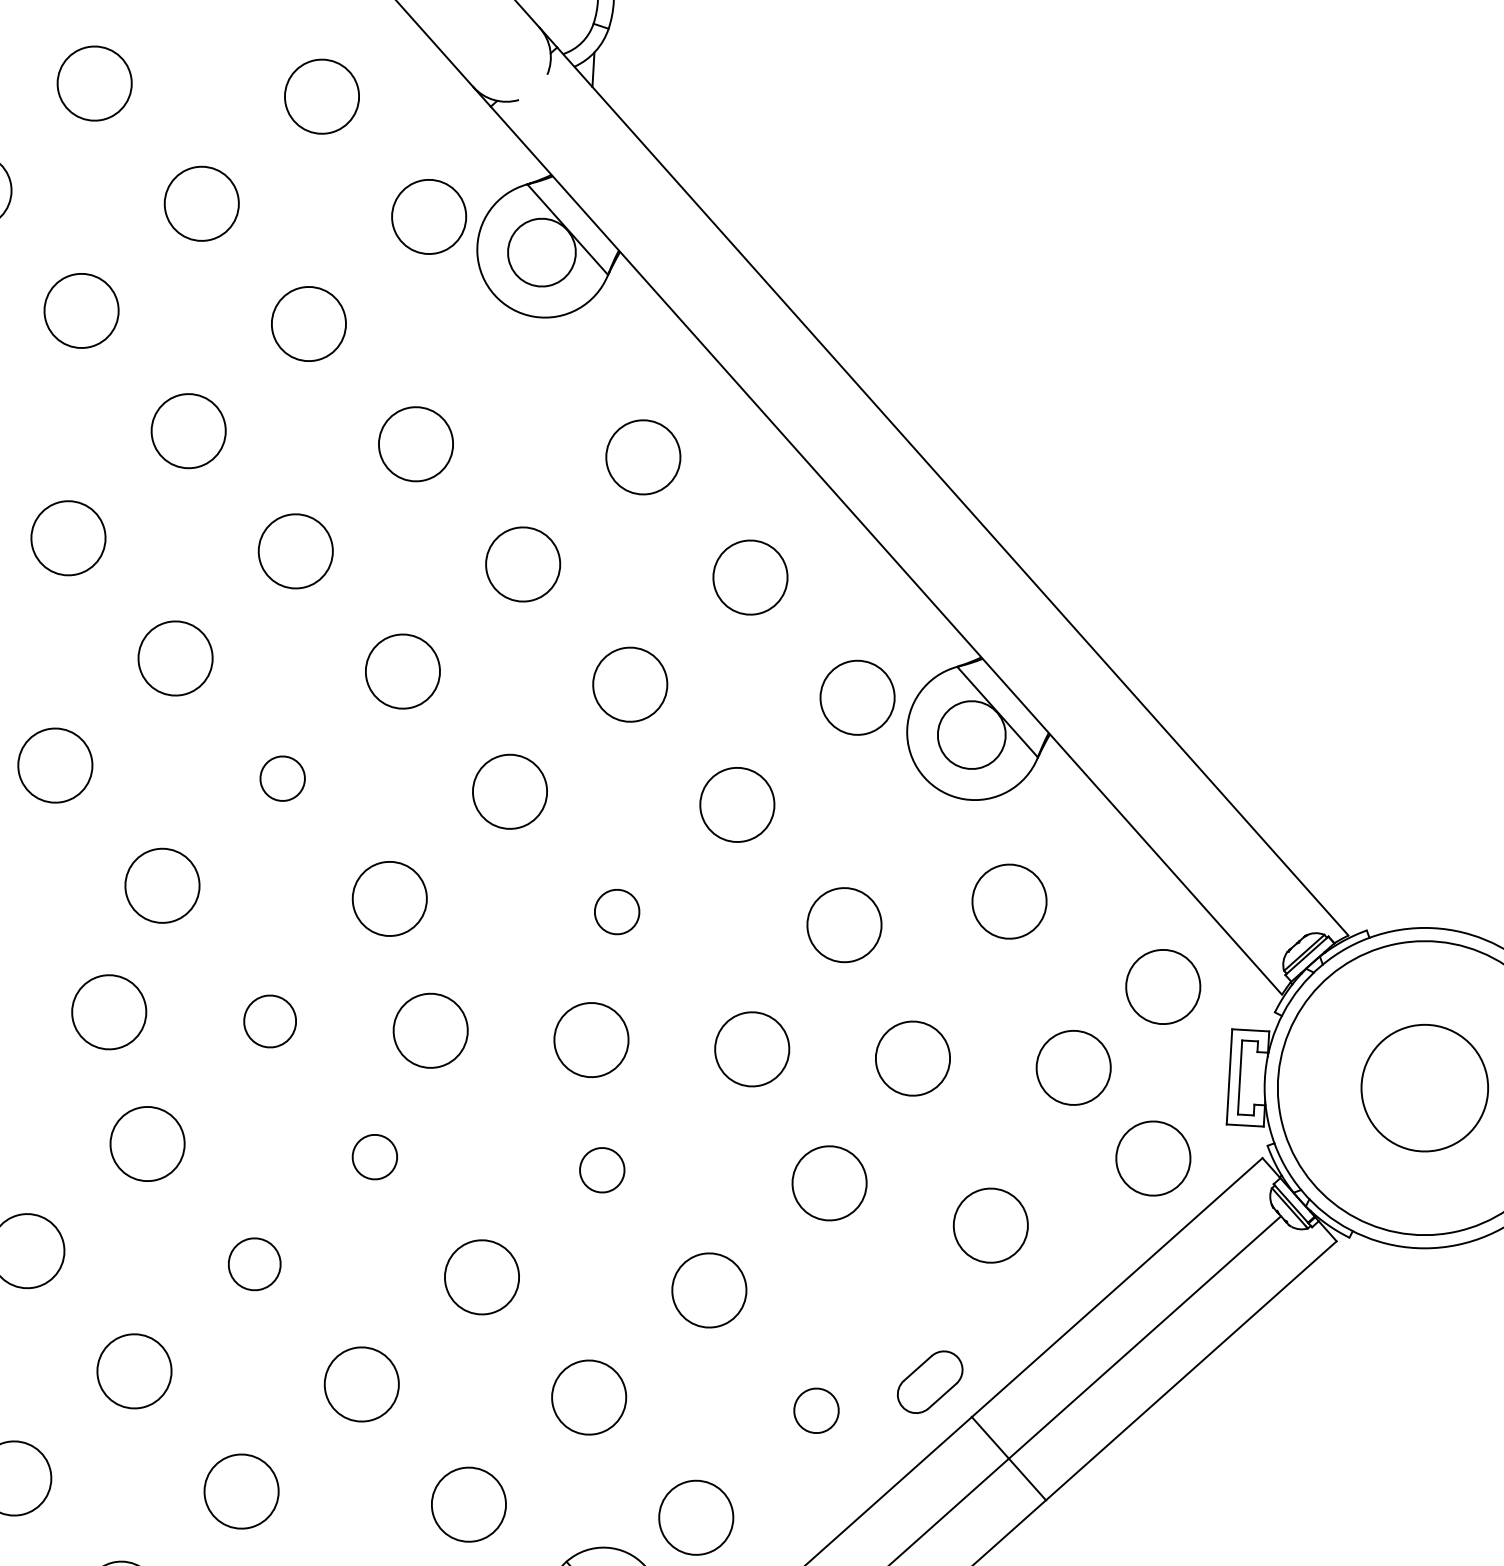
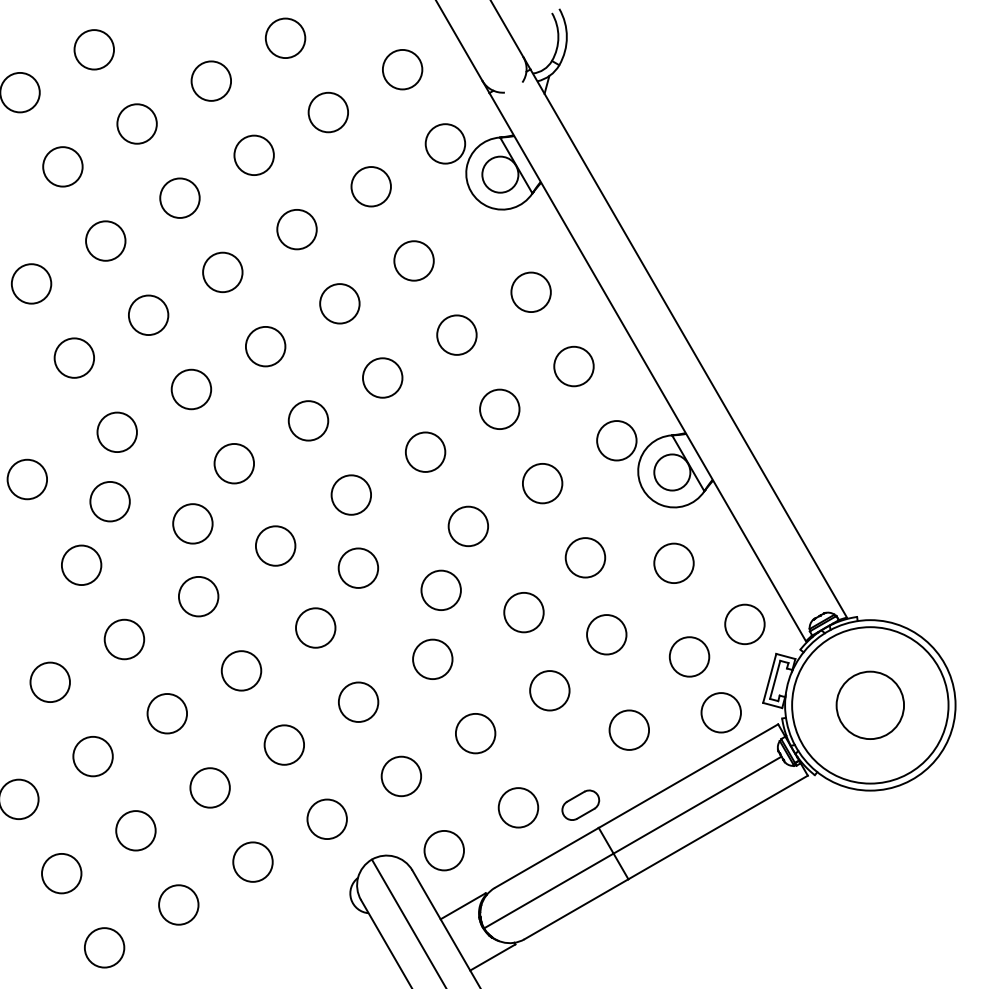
circle: (282, 778) -> (308, 420), size x1.67
circle: (617, 912) -> (468, 526), size x1.67
circle: (269, 1020) -> (275, 545), size x1.43
circle: (374, 1156) -> (315, 627), size x1.67
circle: (601, 1170) -> (432, 659), size x1.67
circle: (254, 1263) -> (241, 670), size x1.43
circle: (816, 1410) -> (518, 807), size x1.67

